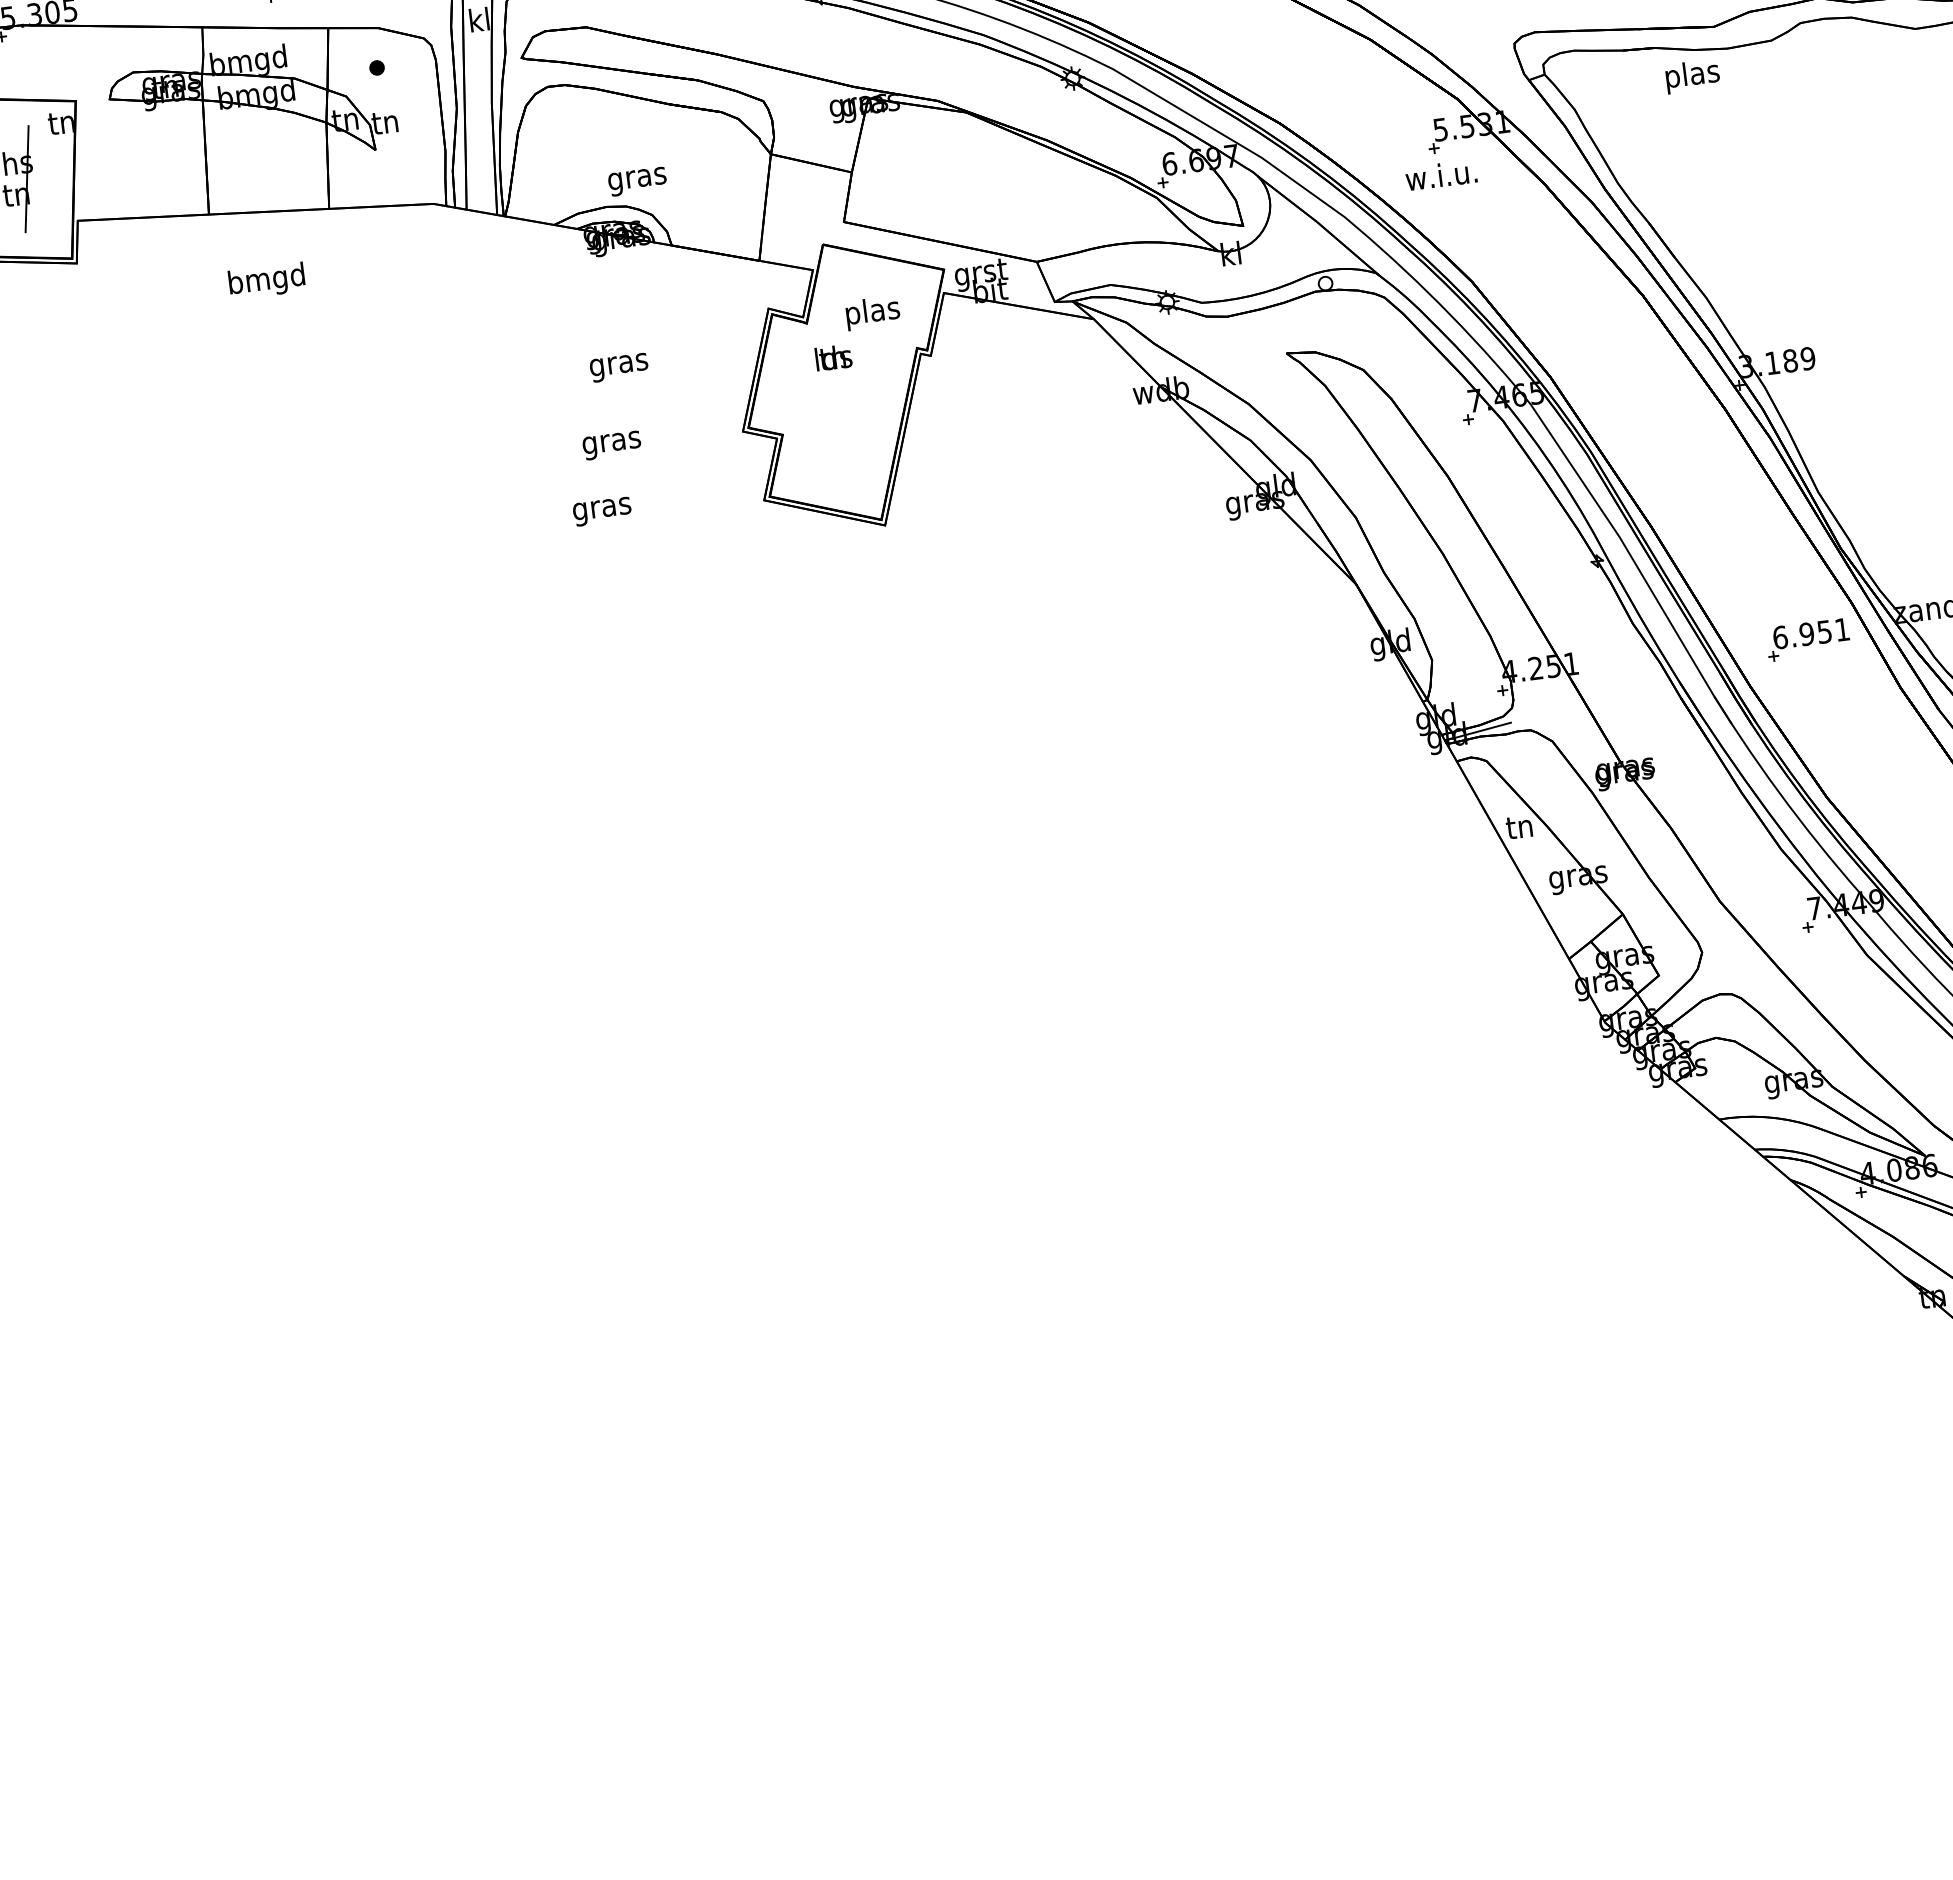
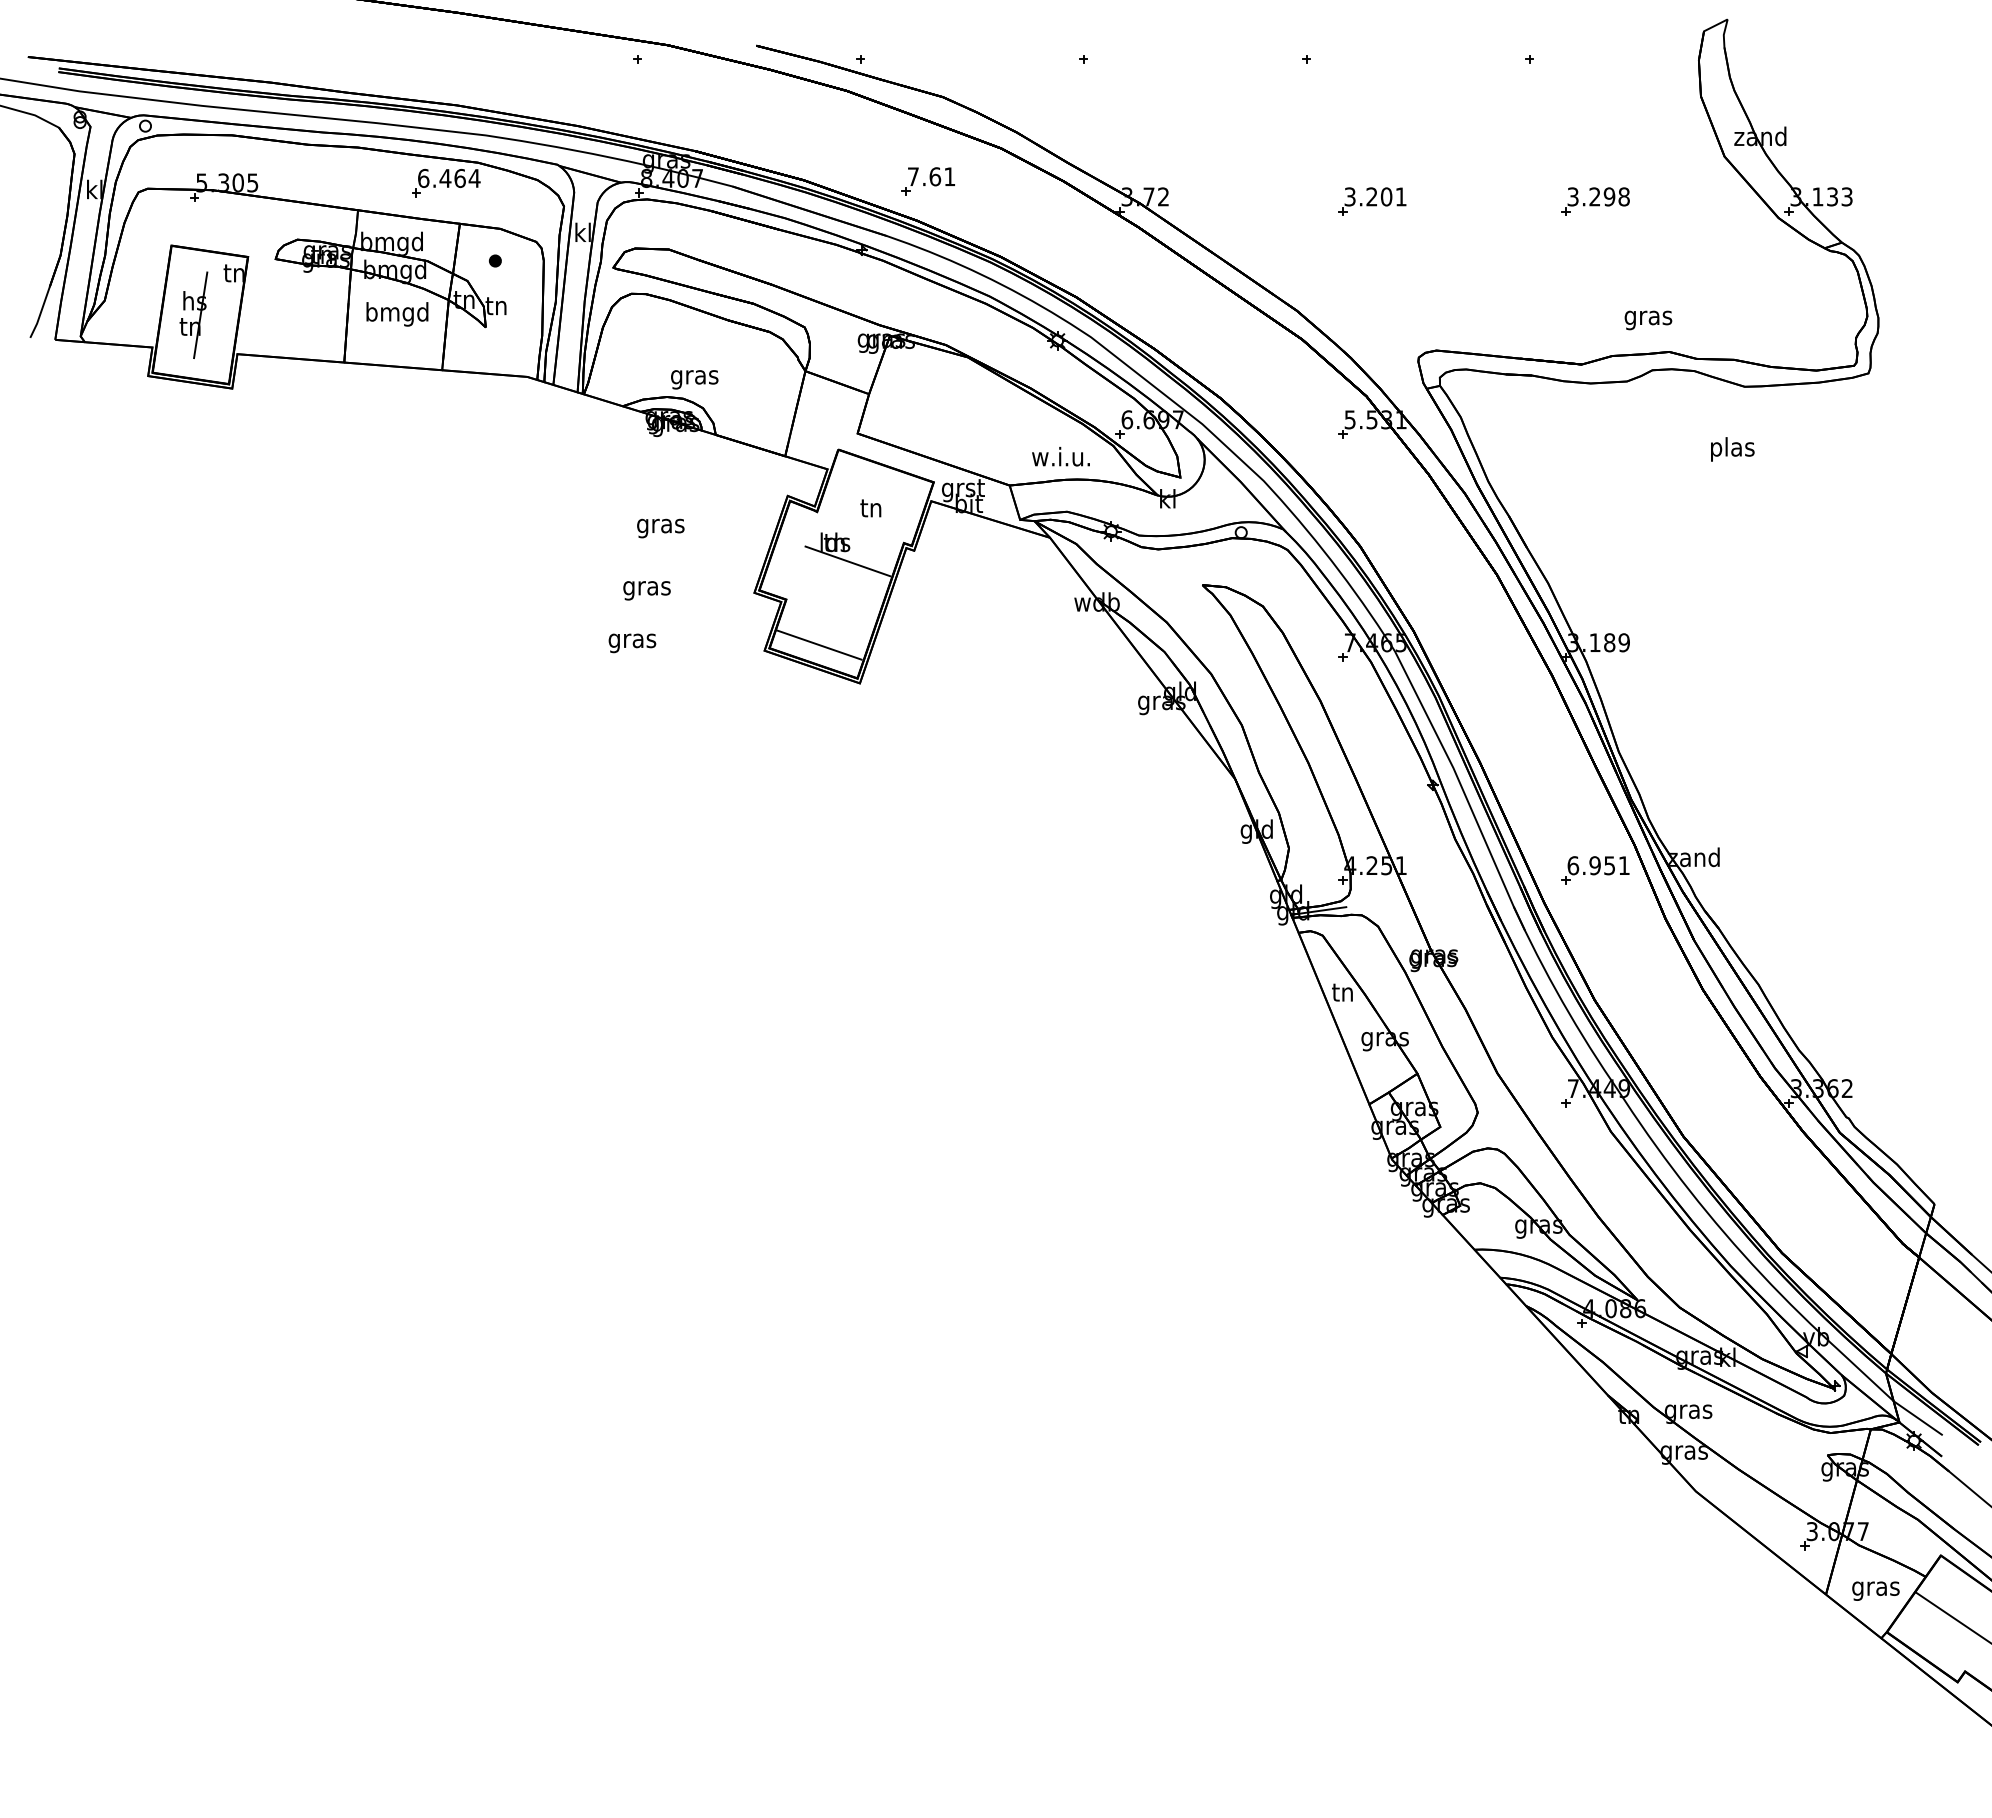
text: (1692, 76) -> (1732, 449), moved
text: (1440, 175) -> (1060, 456), moved
text: (267, 281) -> (397, 314), moved
text: (872, 313) -> (871, 510), plas -> tn
line: (851, 379) -> (847, 561), added
line: (829, 484) -> (819, 644), added

